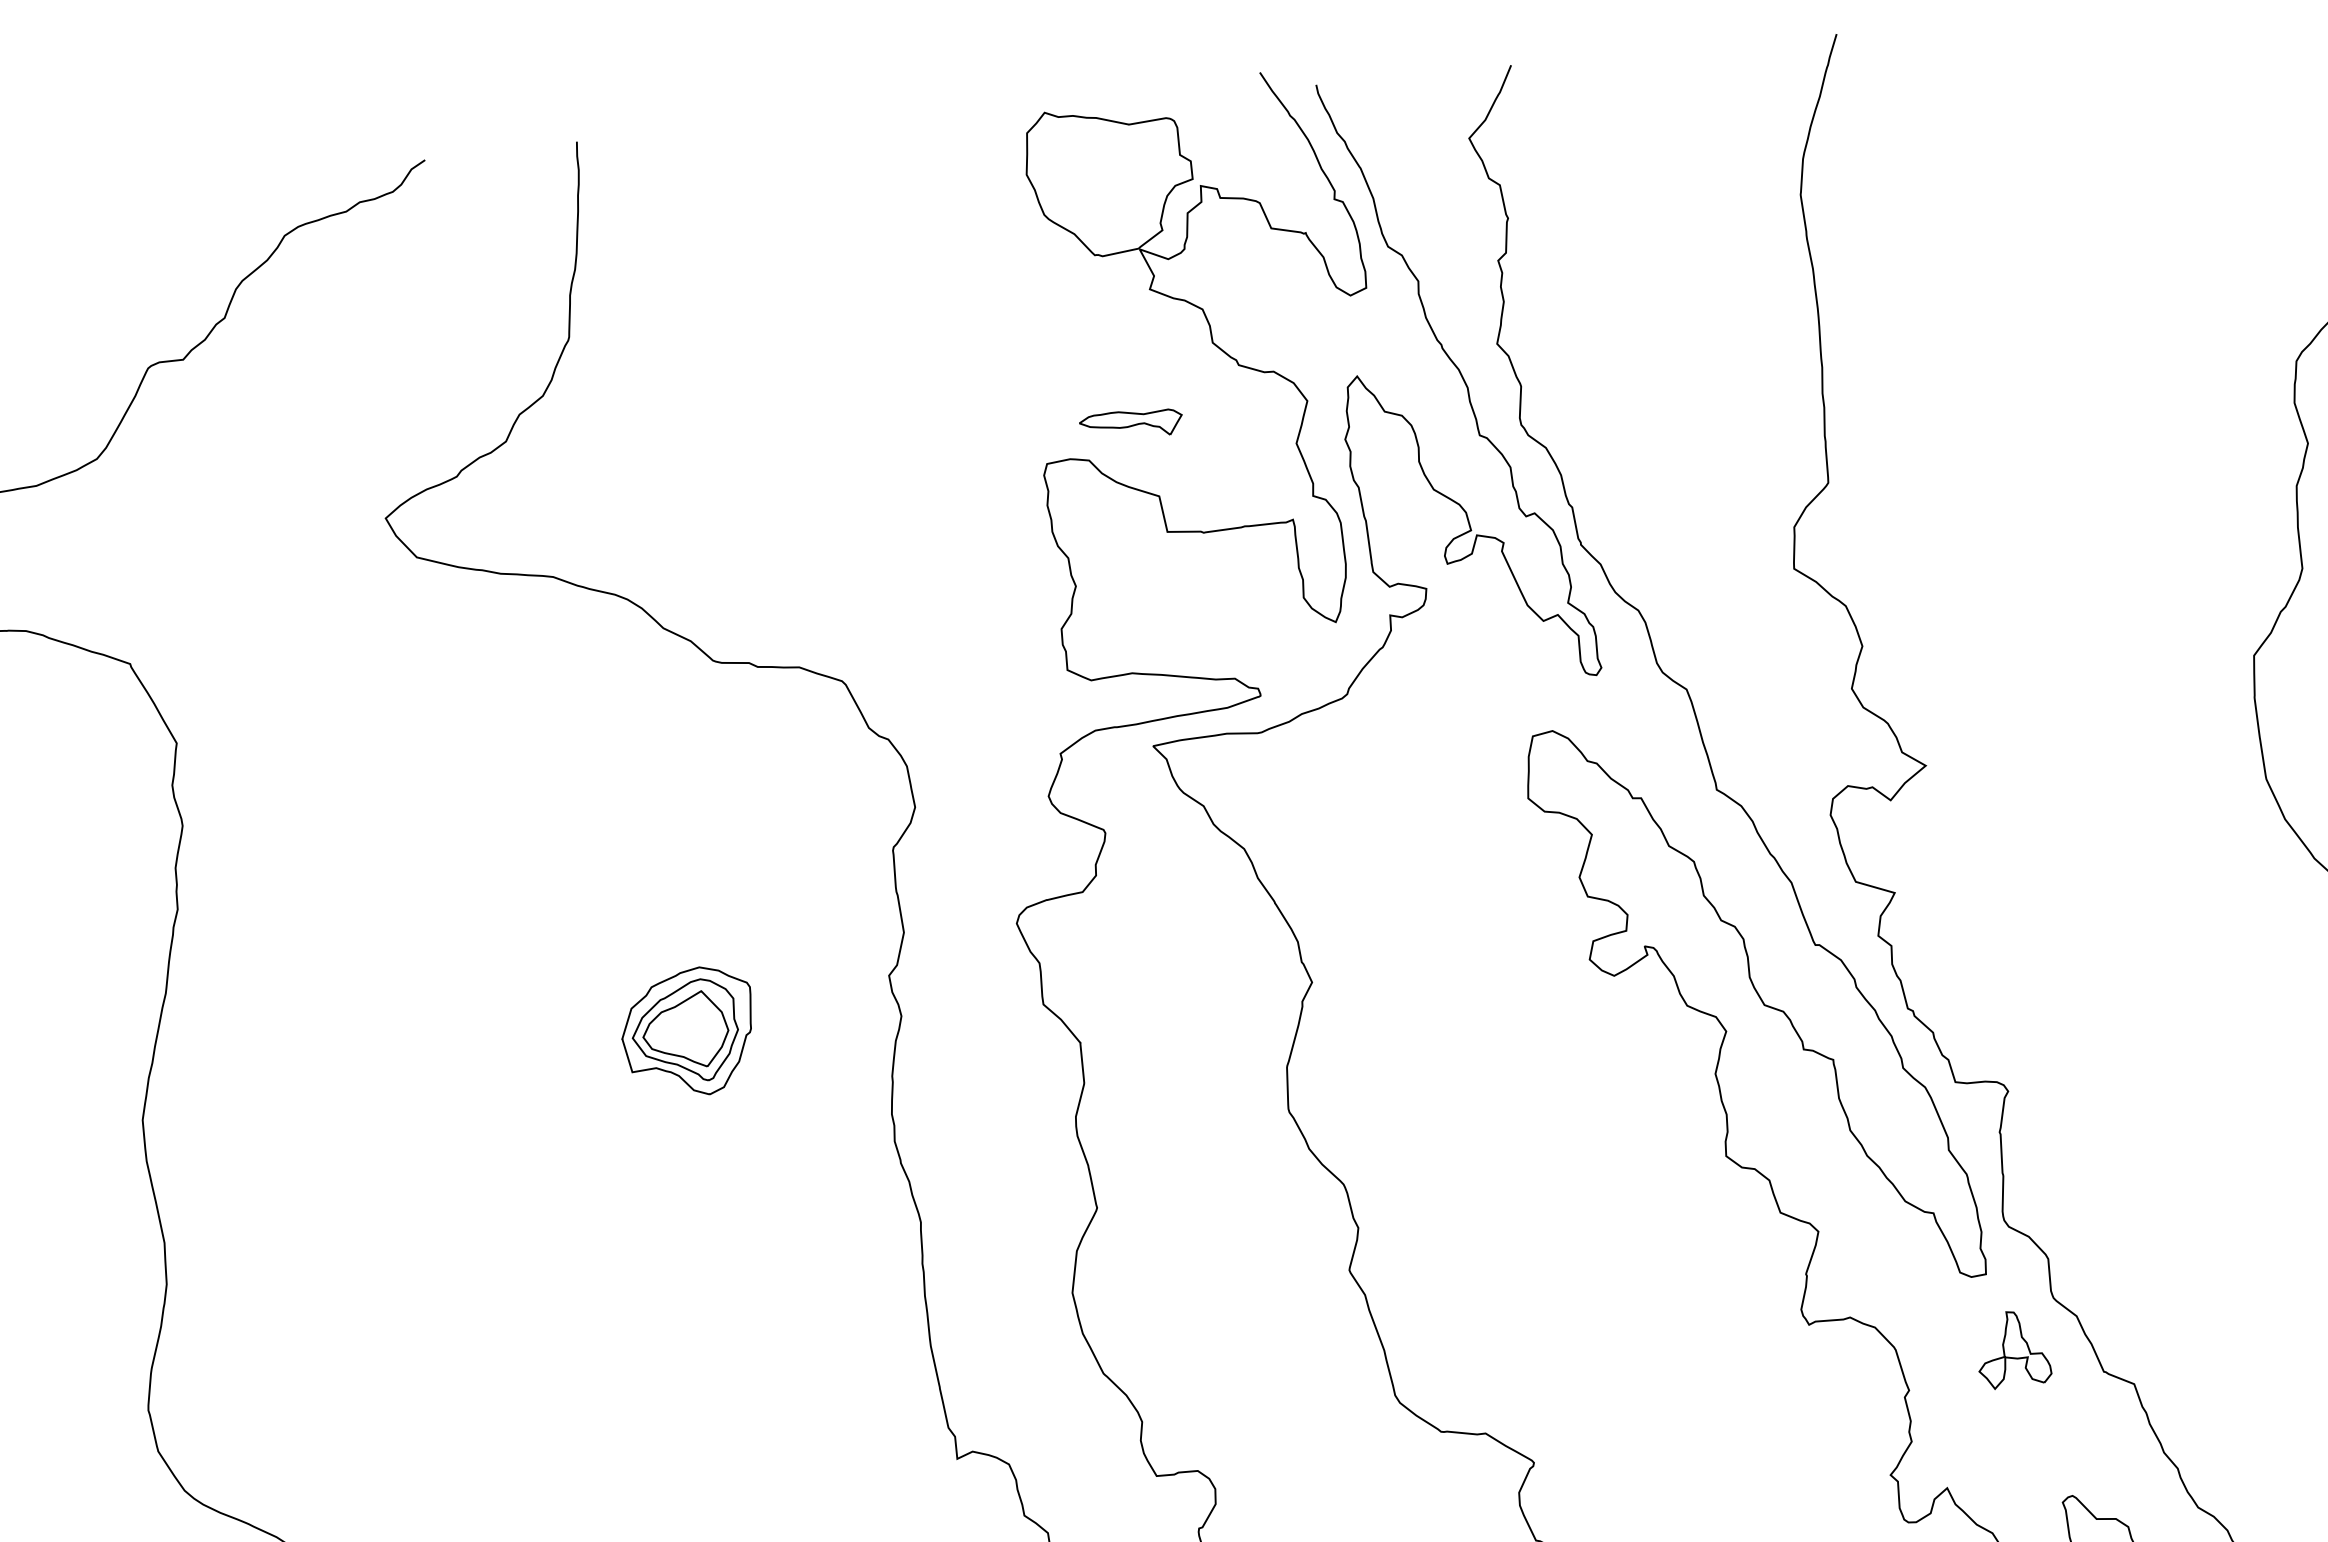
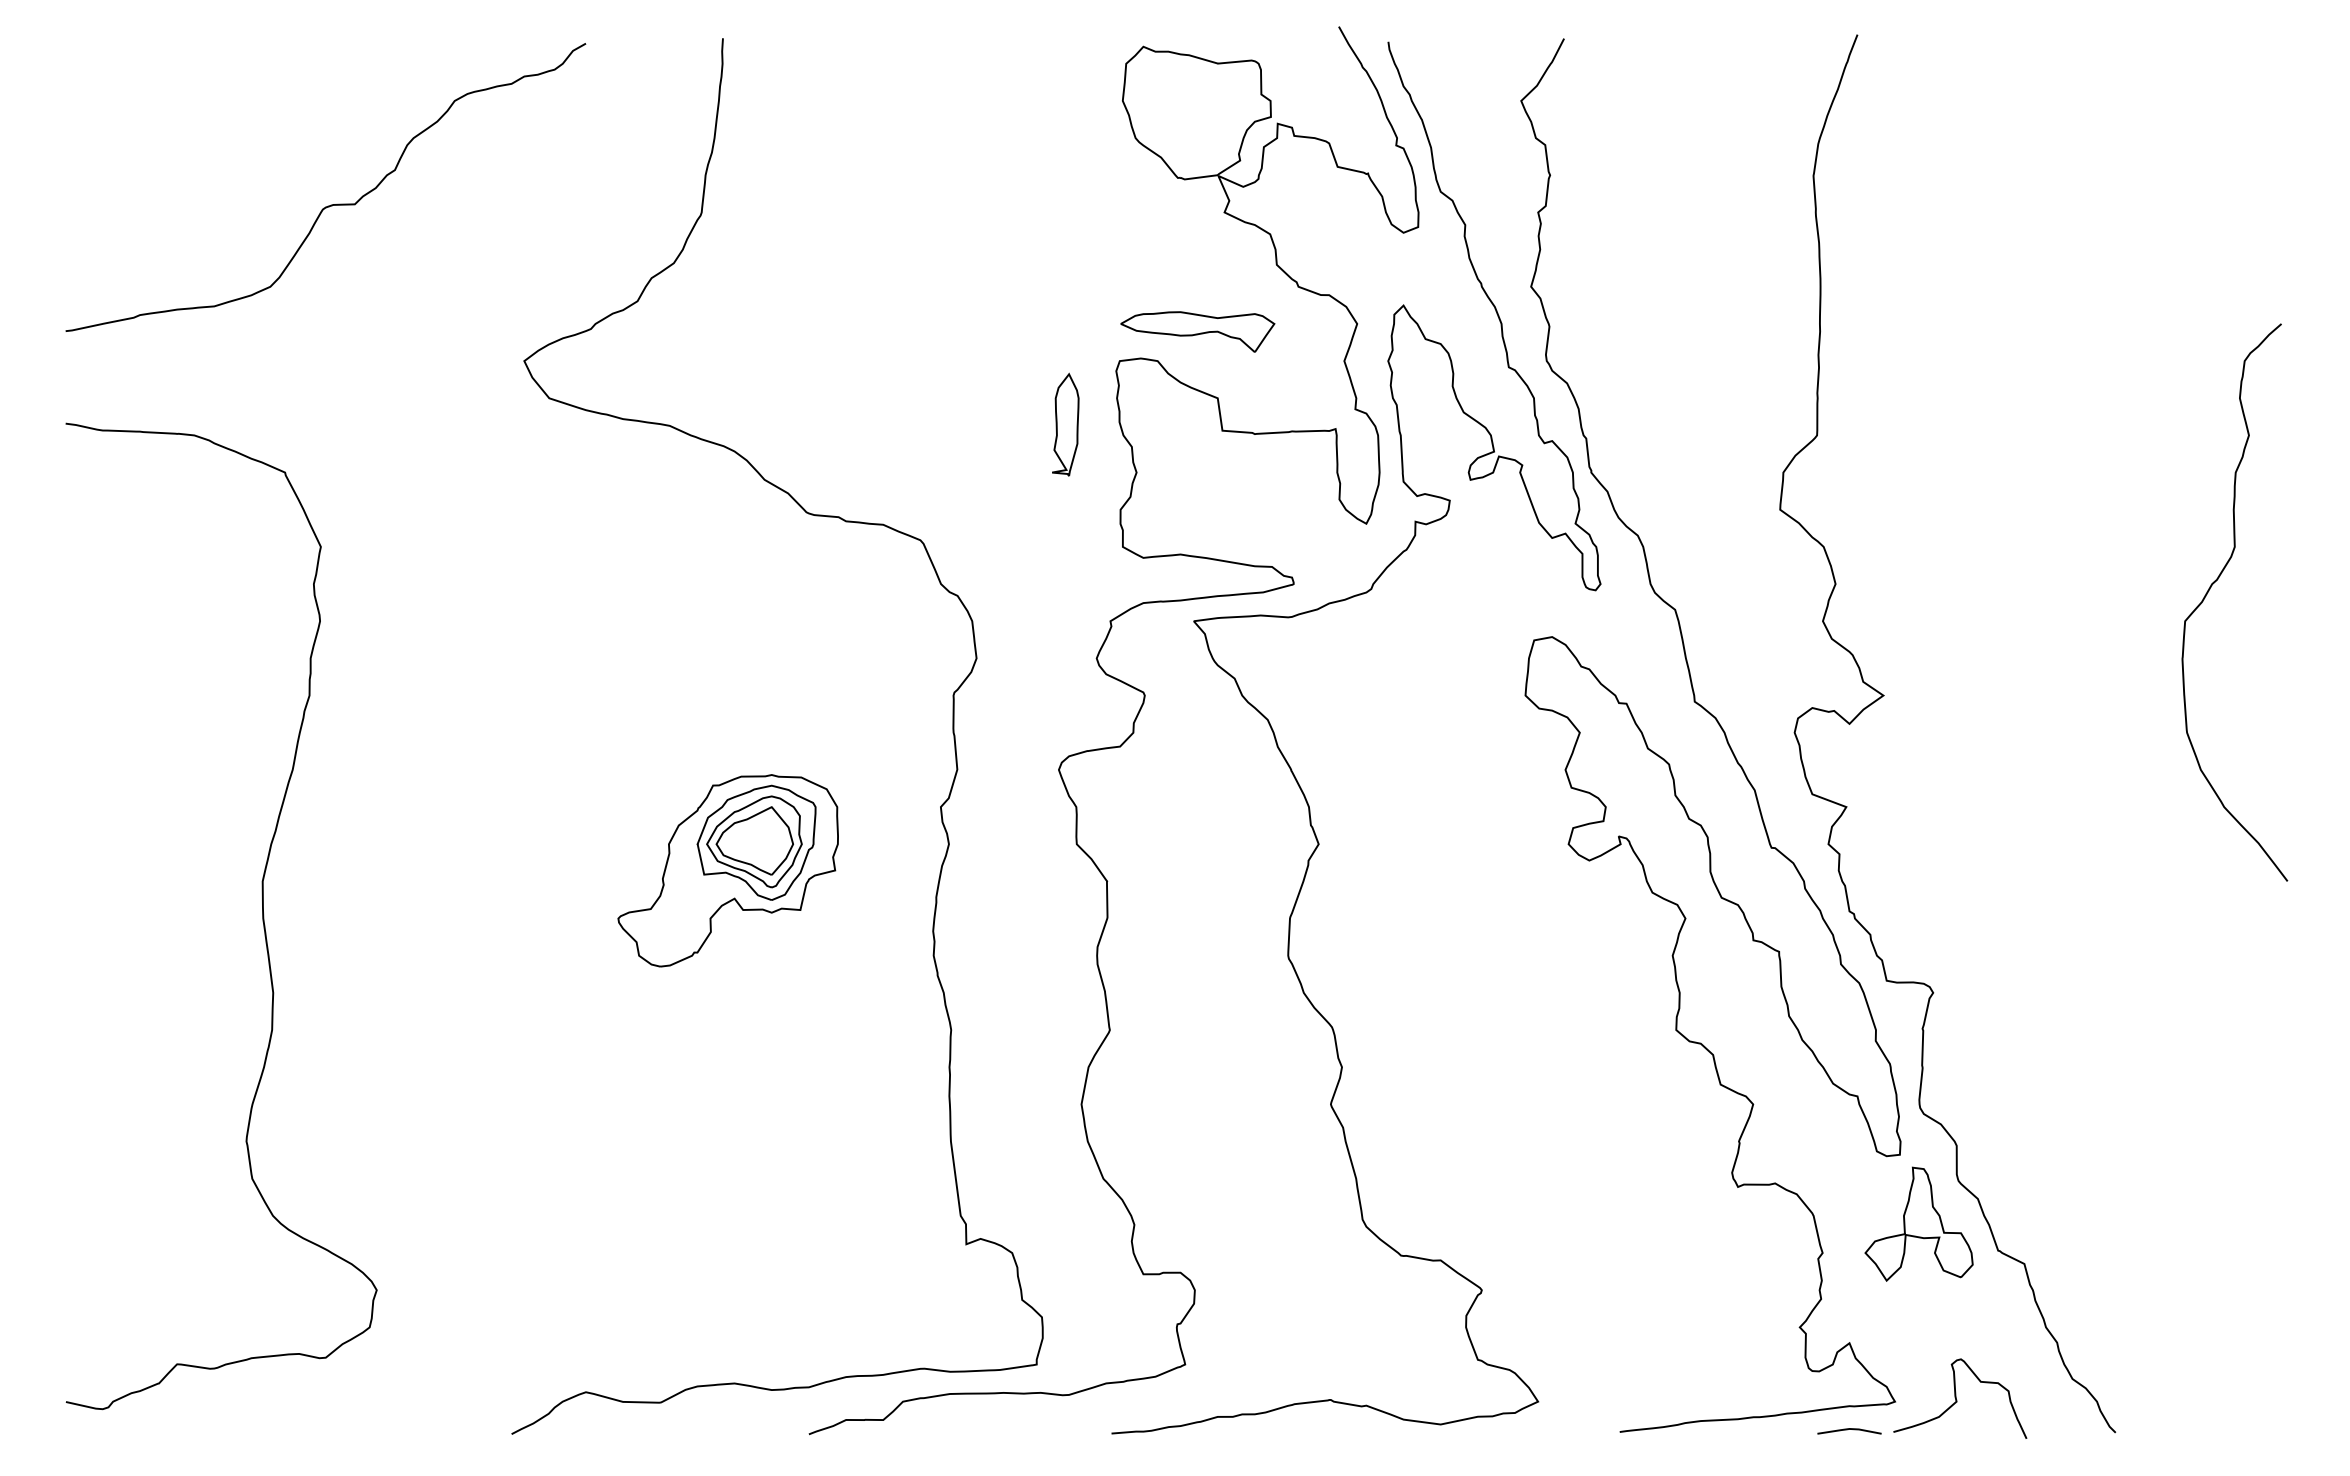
part: (1130, 424) -> (1197, 331), size x1.67
part: (992, 539) -> (1065, 424), added
part: (657, 1065) -> (727, 870), added
part: (2012, 1348) -> (1918, 1223), size x1.67

